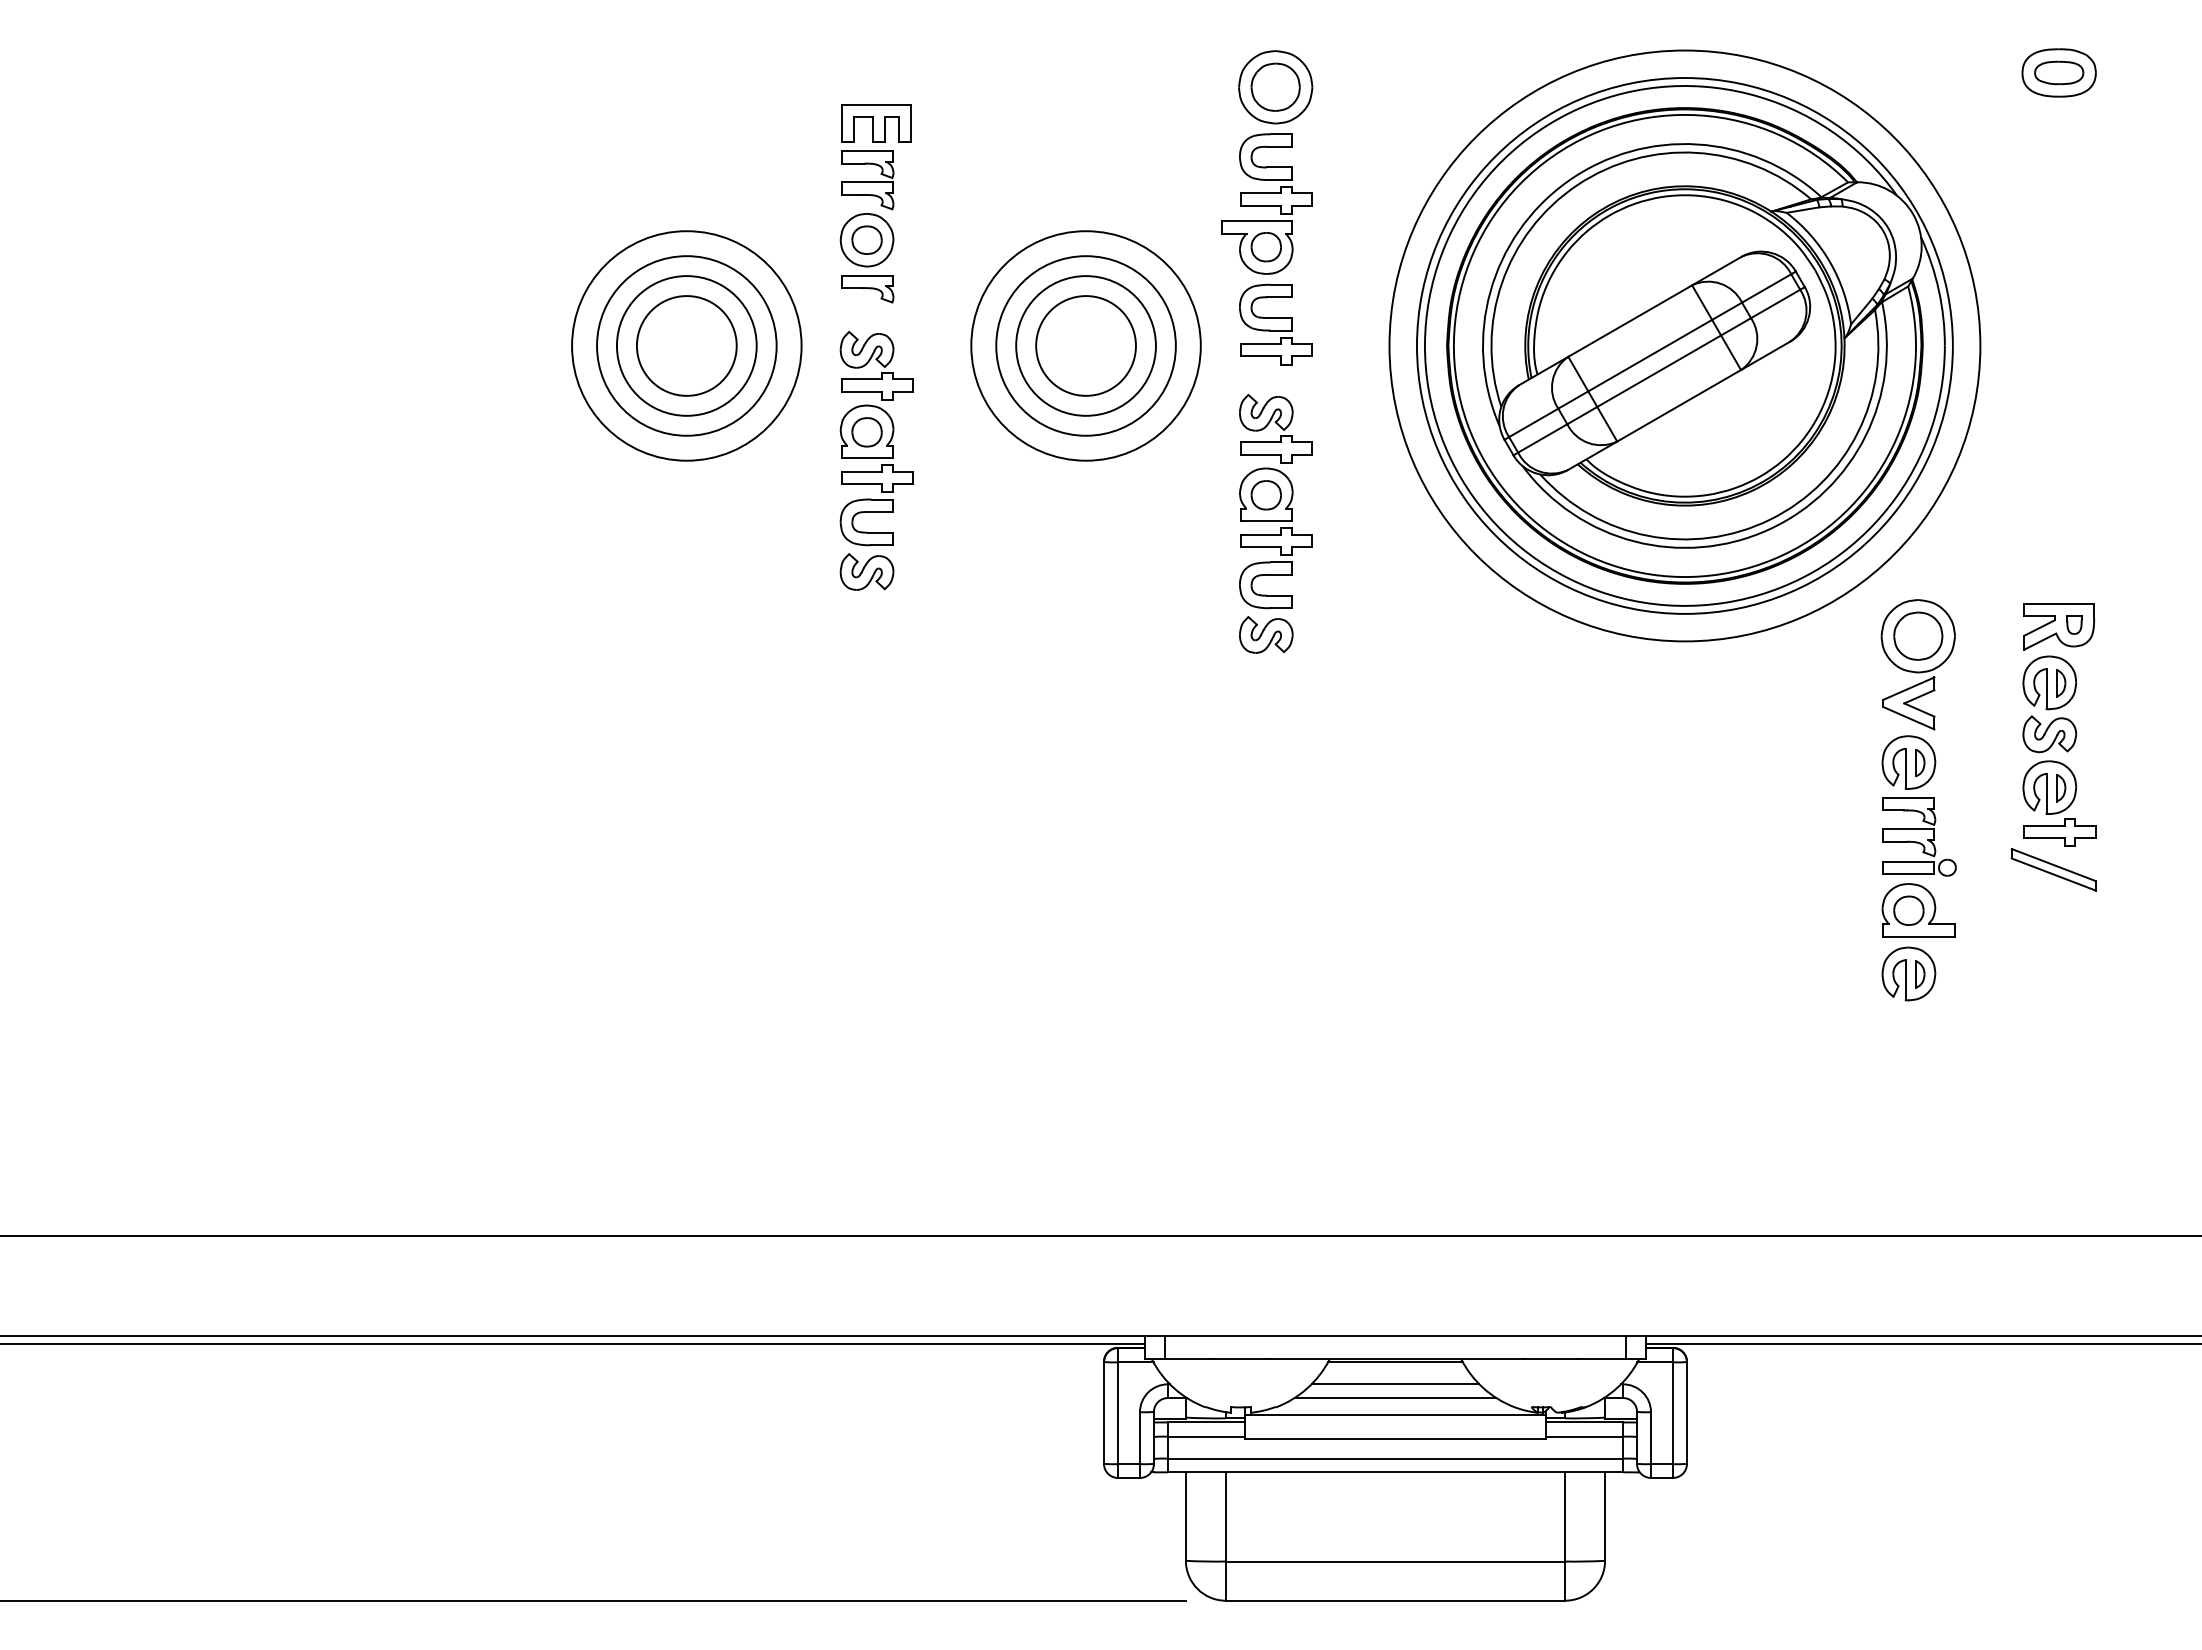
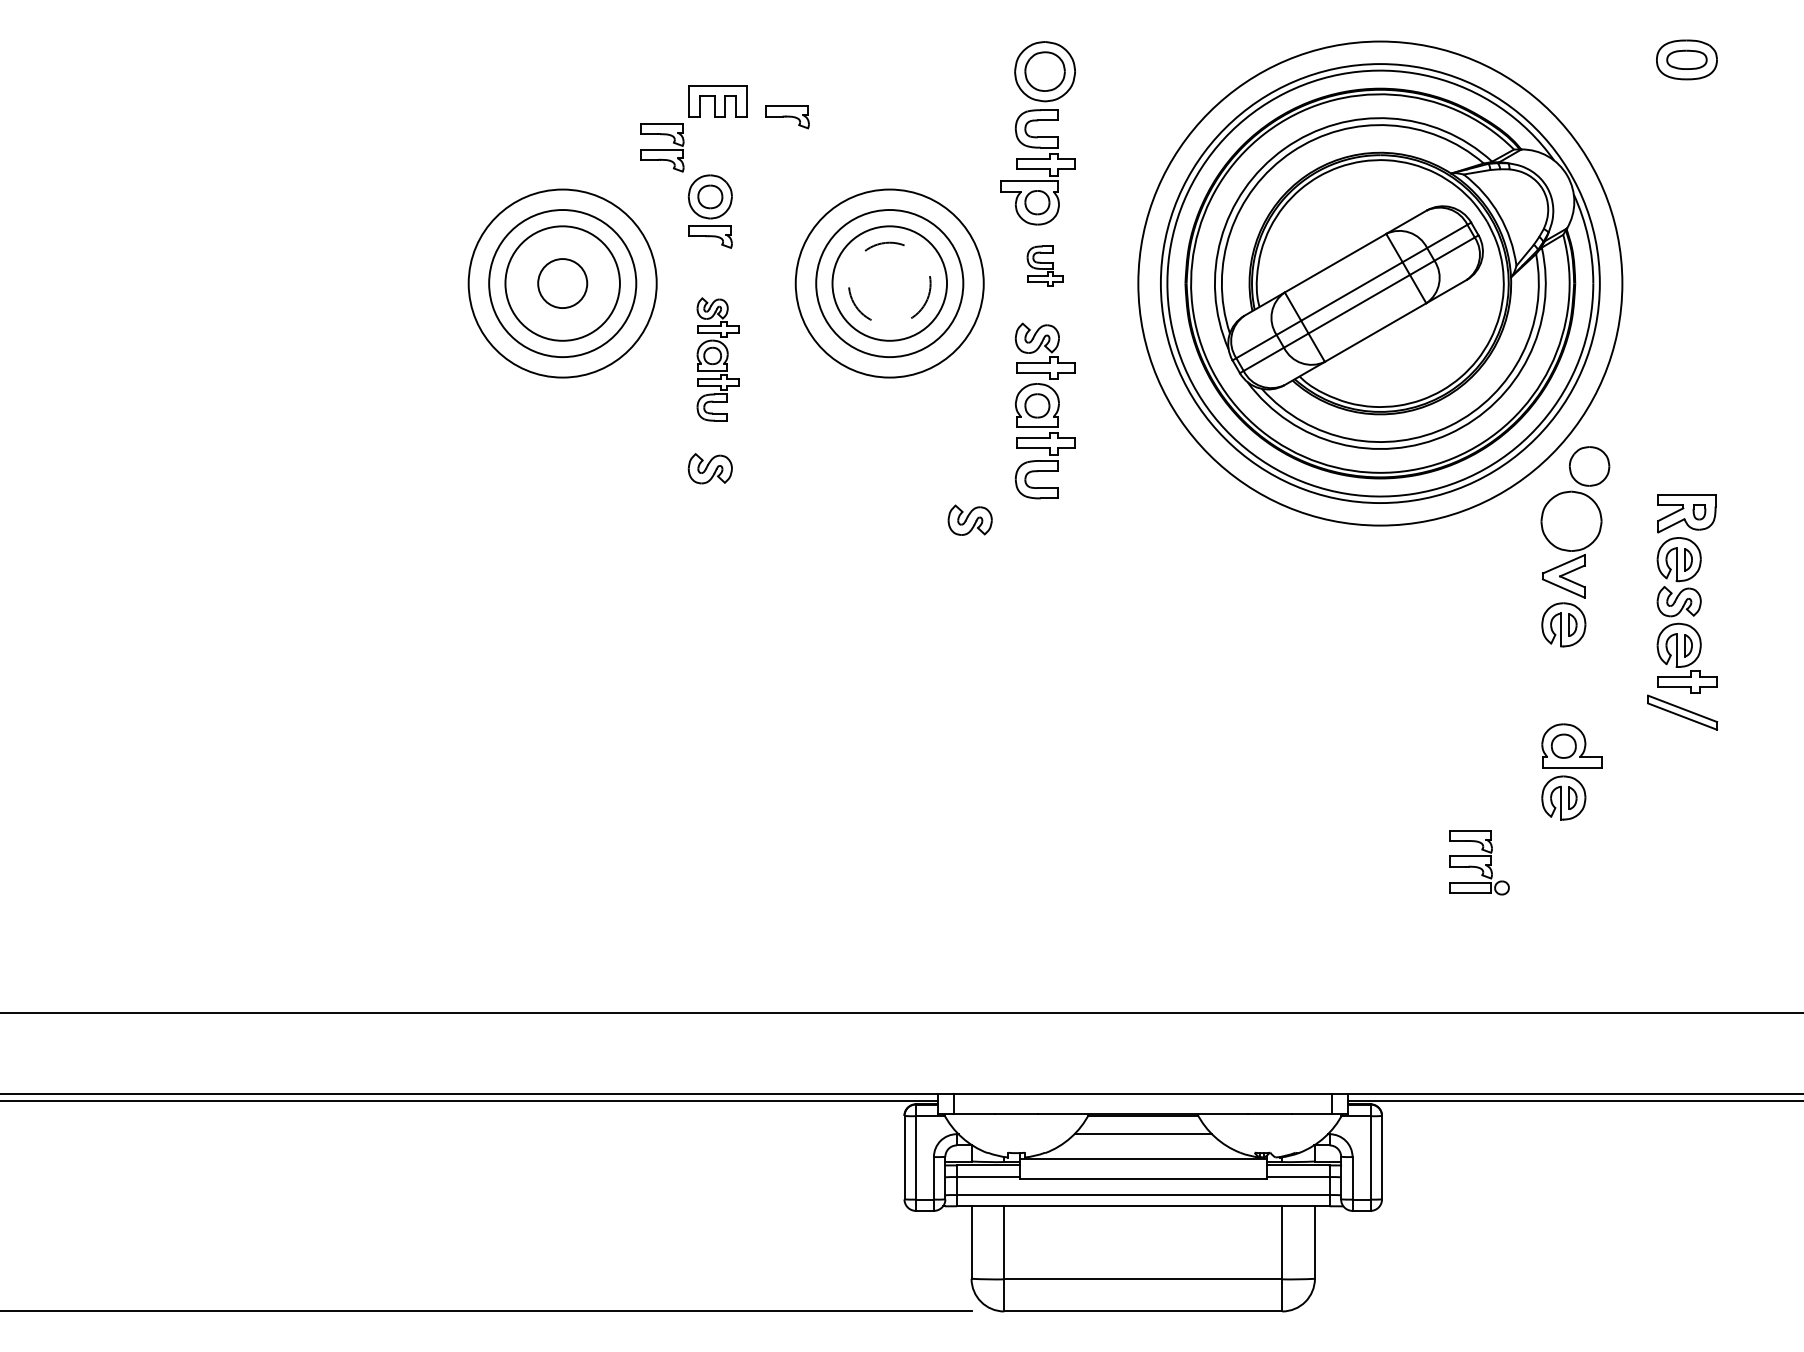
part: (961, 143) -> (787, 117), added
part: (867, 180) -> (662, 148), moved
part: (1275, 324) -> (1044, 265), size x0.6
circle: (686, 345) -> (562, 283), size x0.6
circle: (1085, 345) -> (889, 283), solid -> dashed
part: (876, 438) -> (718, 359), size x0.7
part: (1266, 634) -> (970, 519), moved
part: (1918, 635) -> (1589, 465), moved
part: (1919, 836) -> (1479, 862), moved
line: (1395, 1398) -> (1143, 1145), removed

